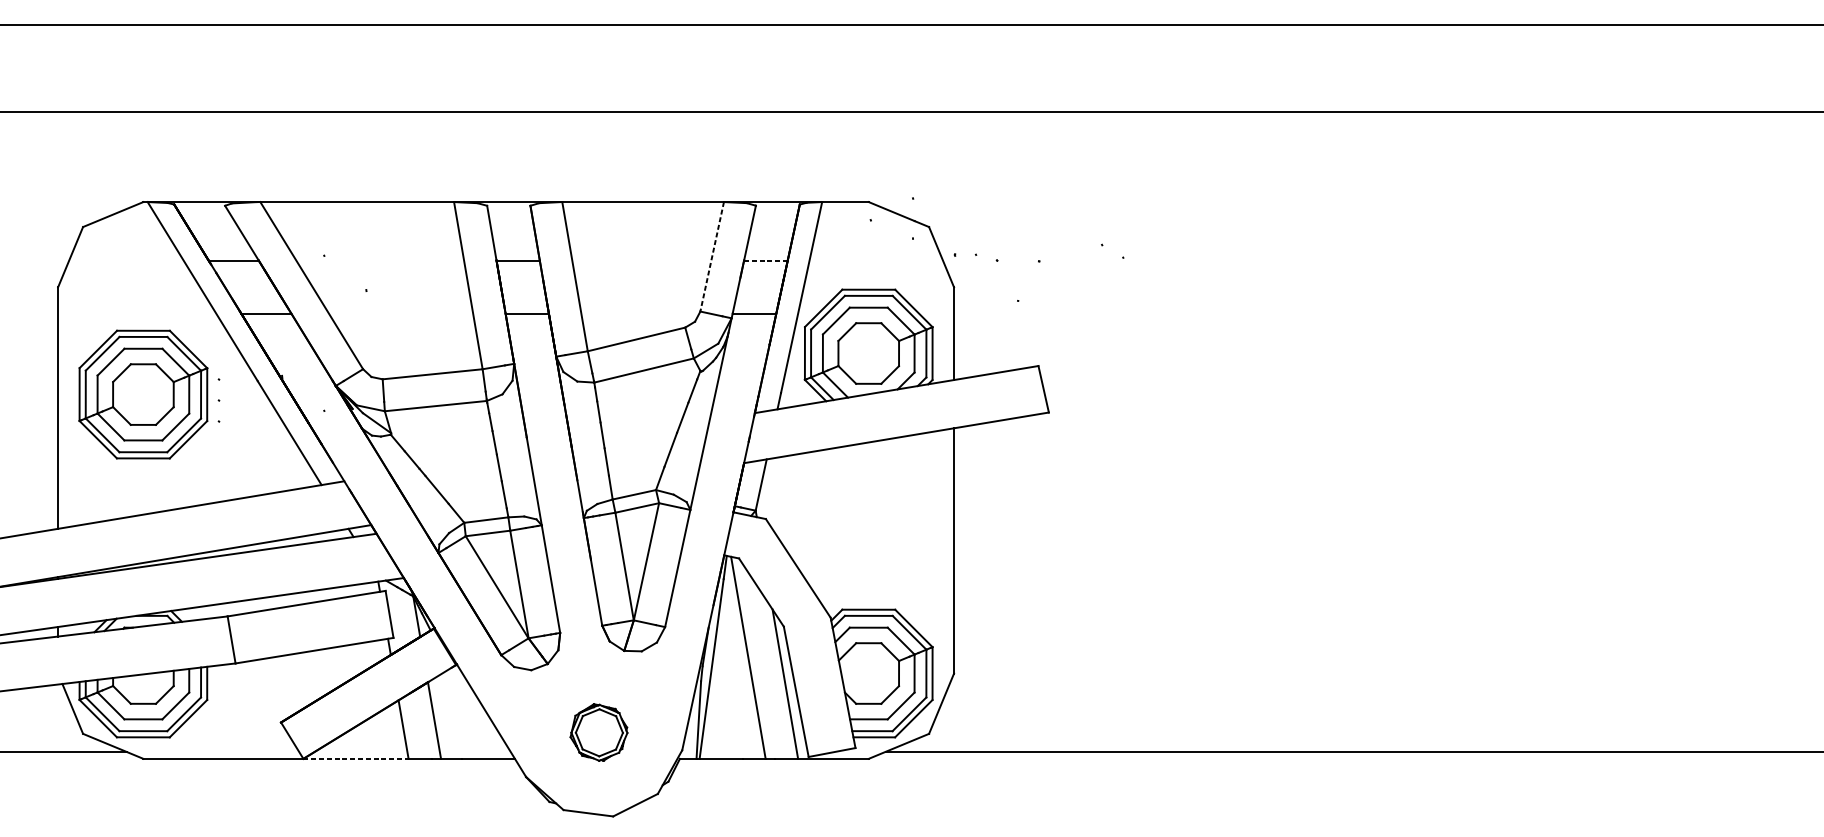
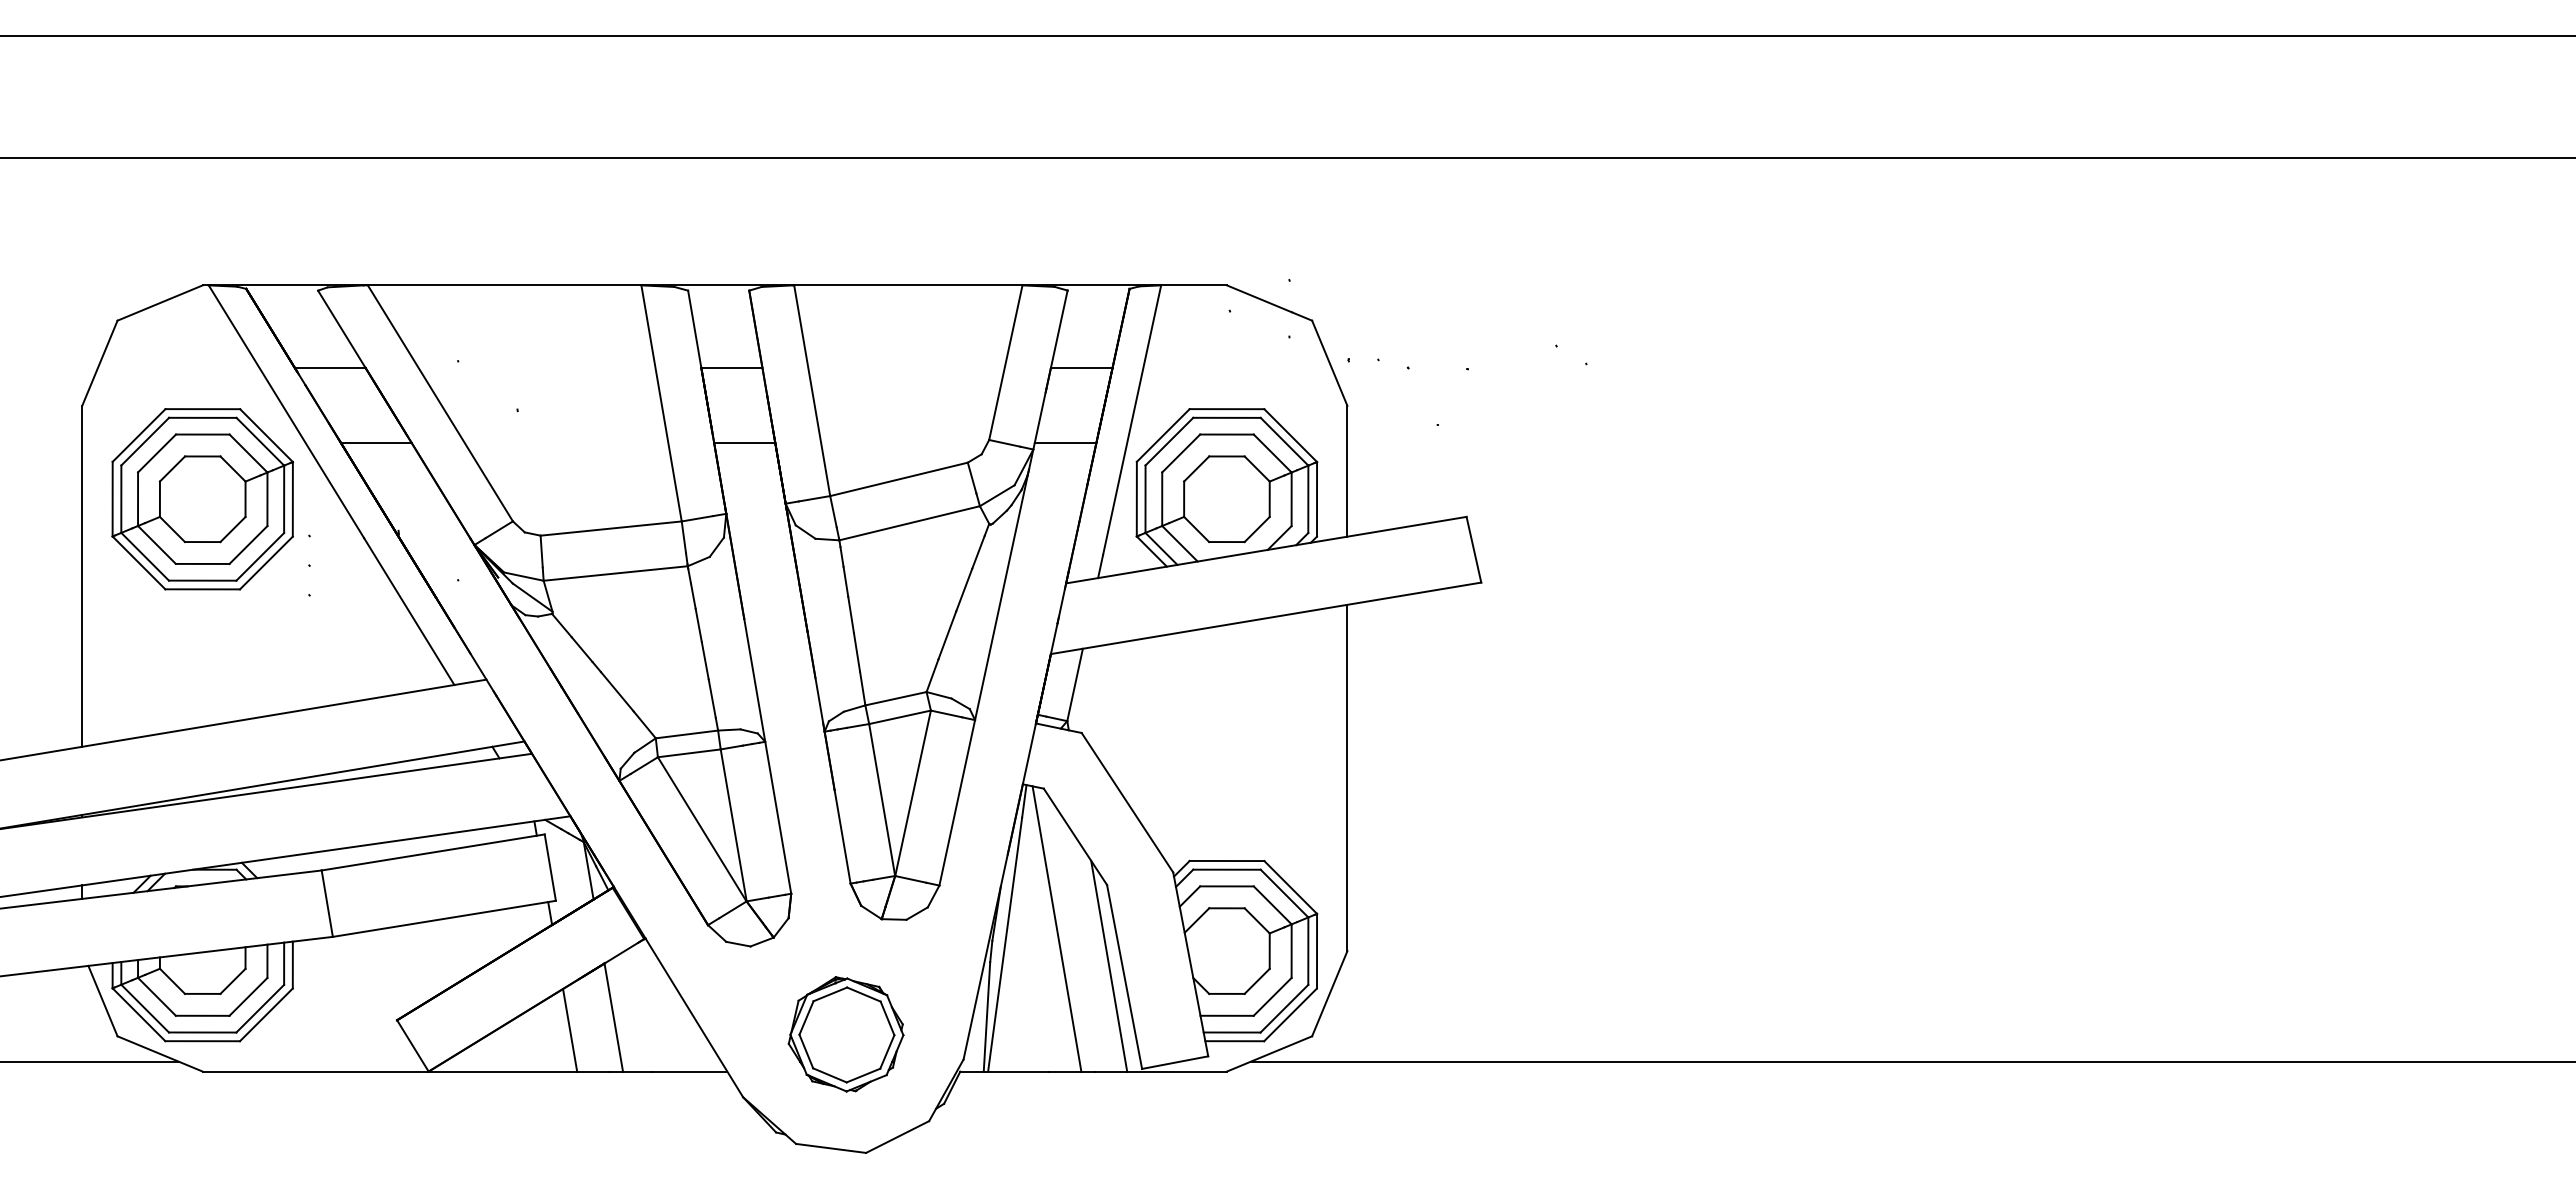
line: (711, 257) -> (1005, 363), dashed -> solid
line: (765, 260) -> (1081, 367), dashed -> solid
part: (143, 394) -> (202, 499), moved
part: (598, 732) -> (845, 1034), size x1.43
line: (356, 758) -> (503, 1071), dashed -> solid

